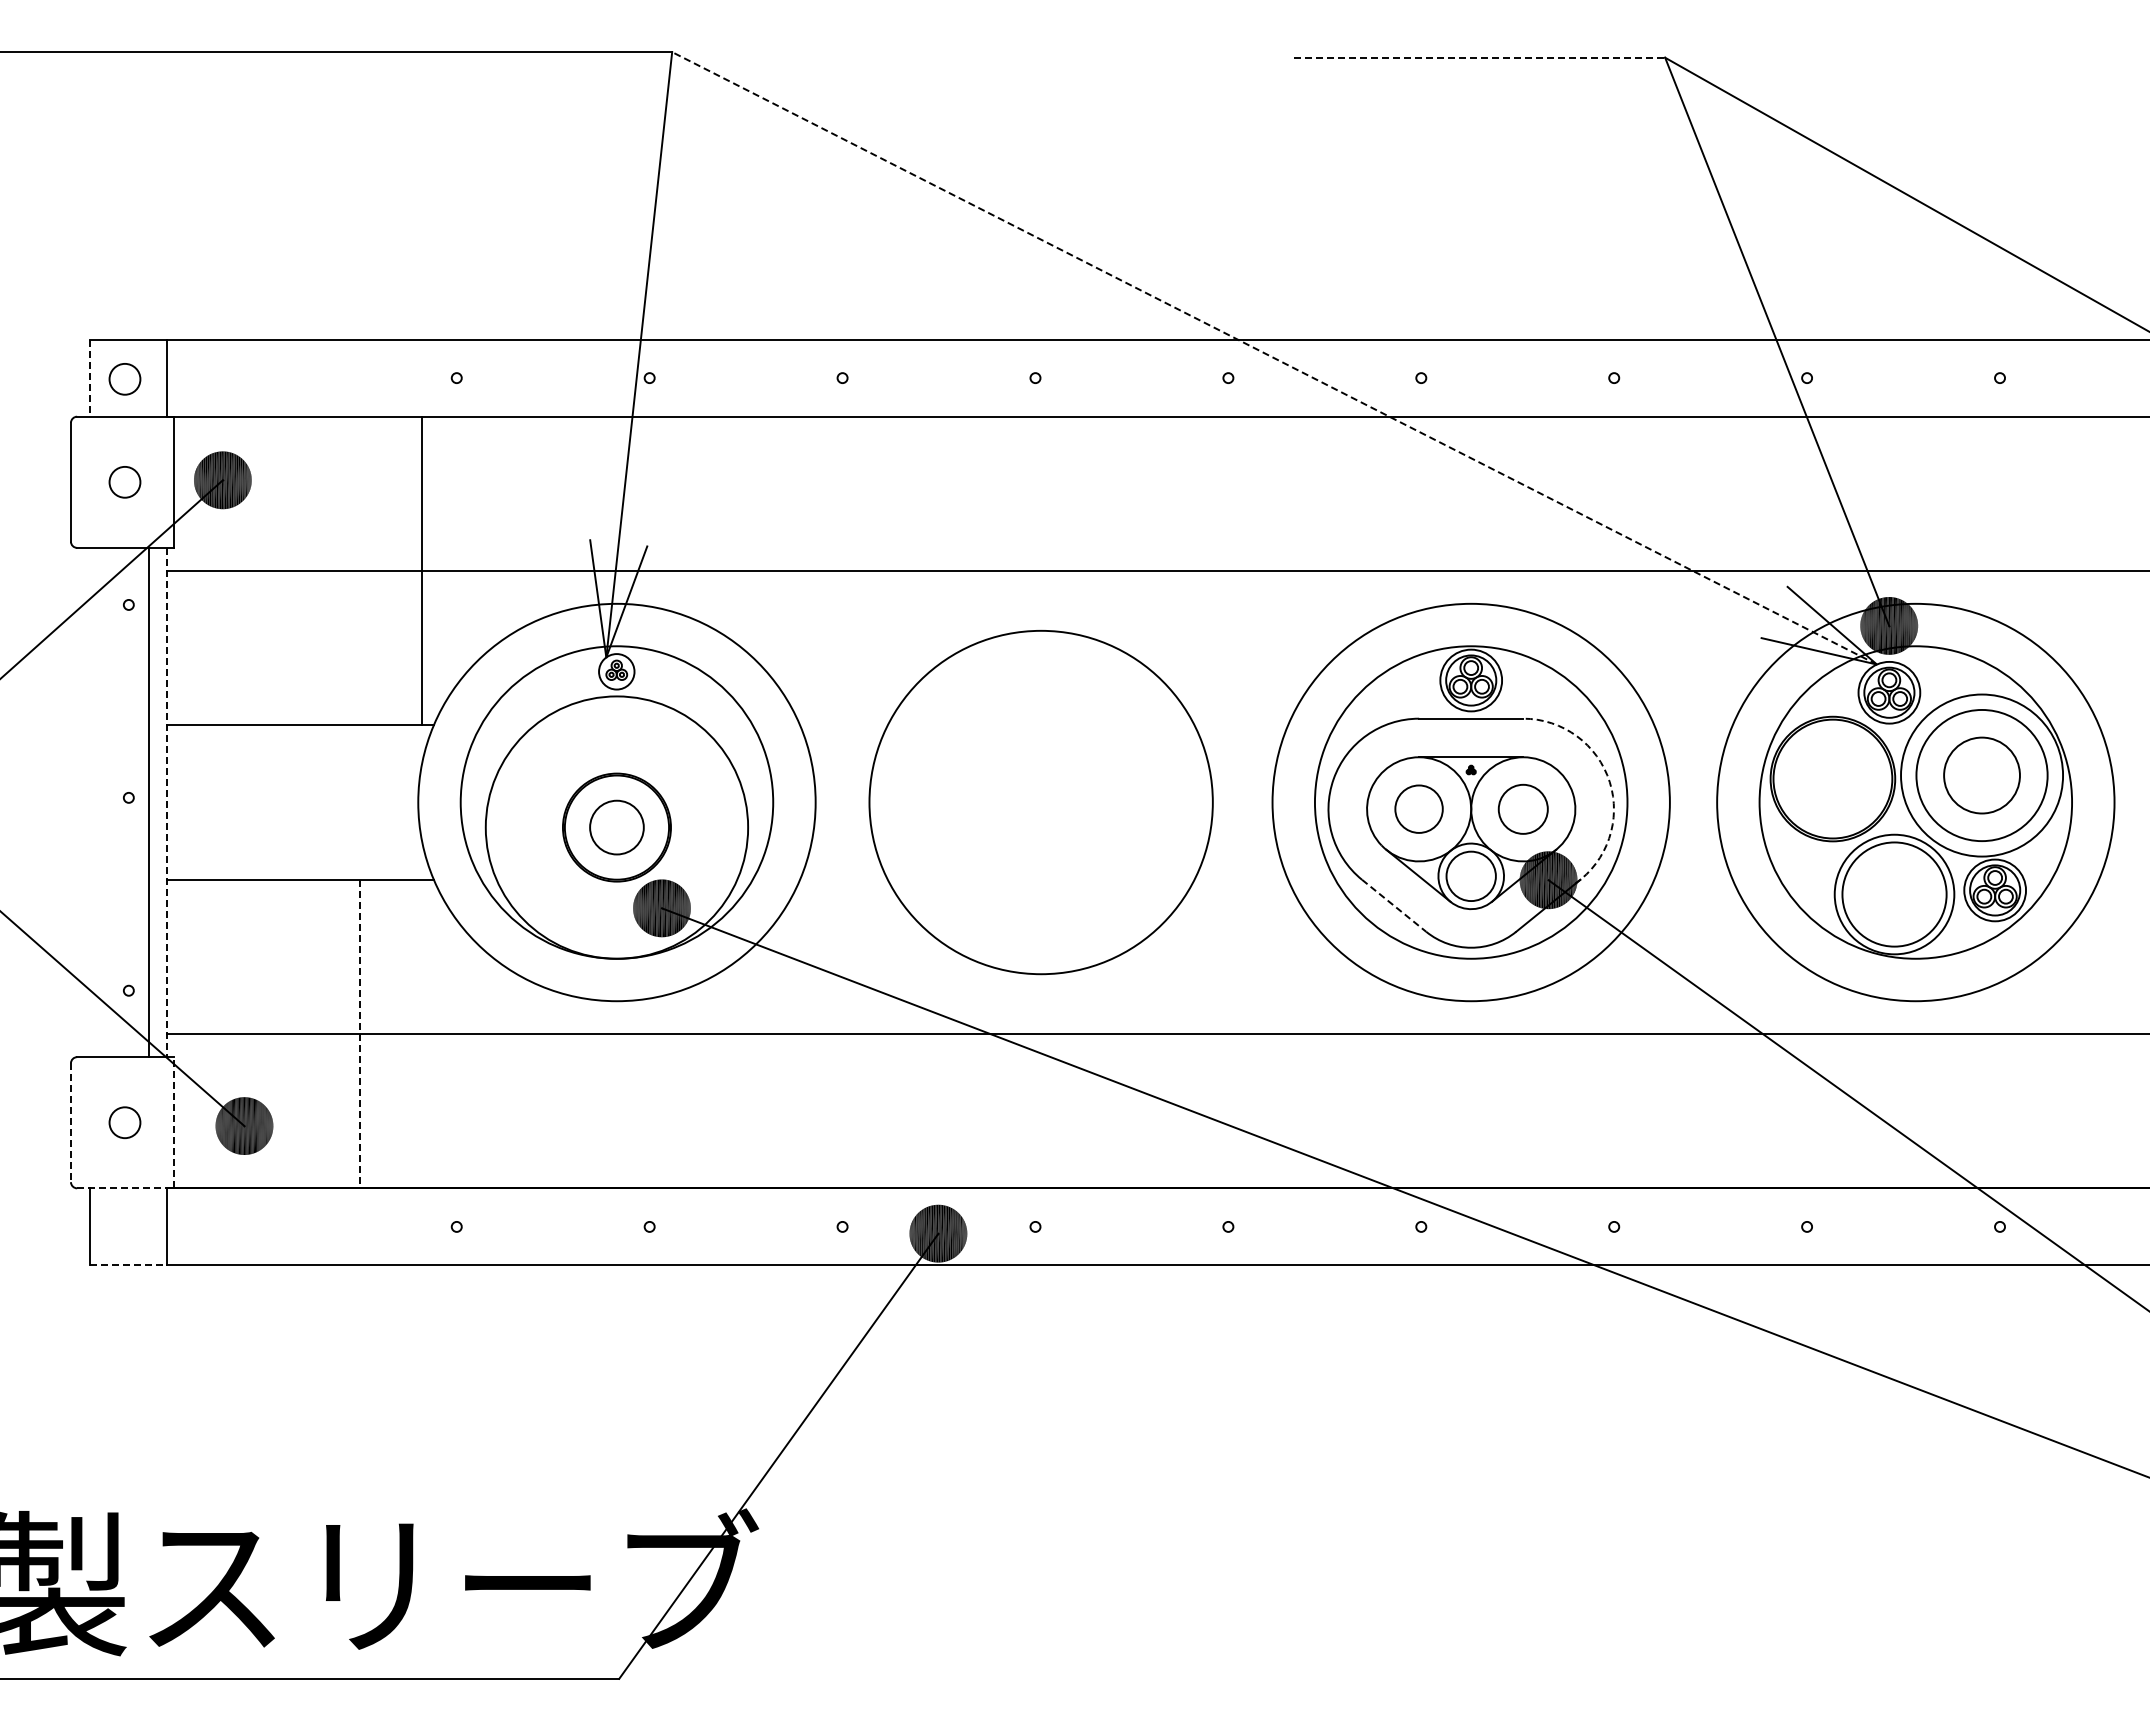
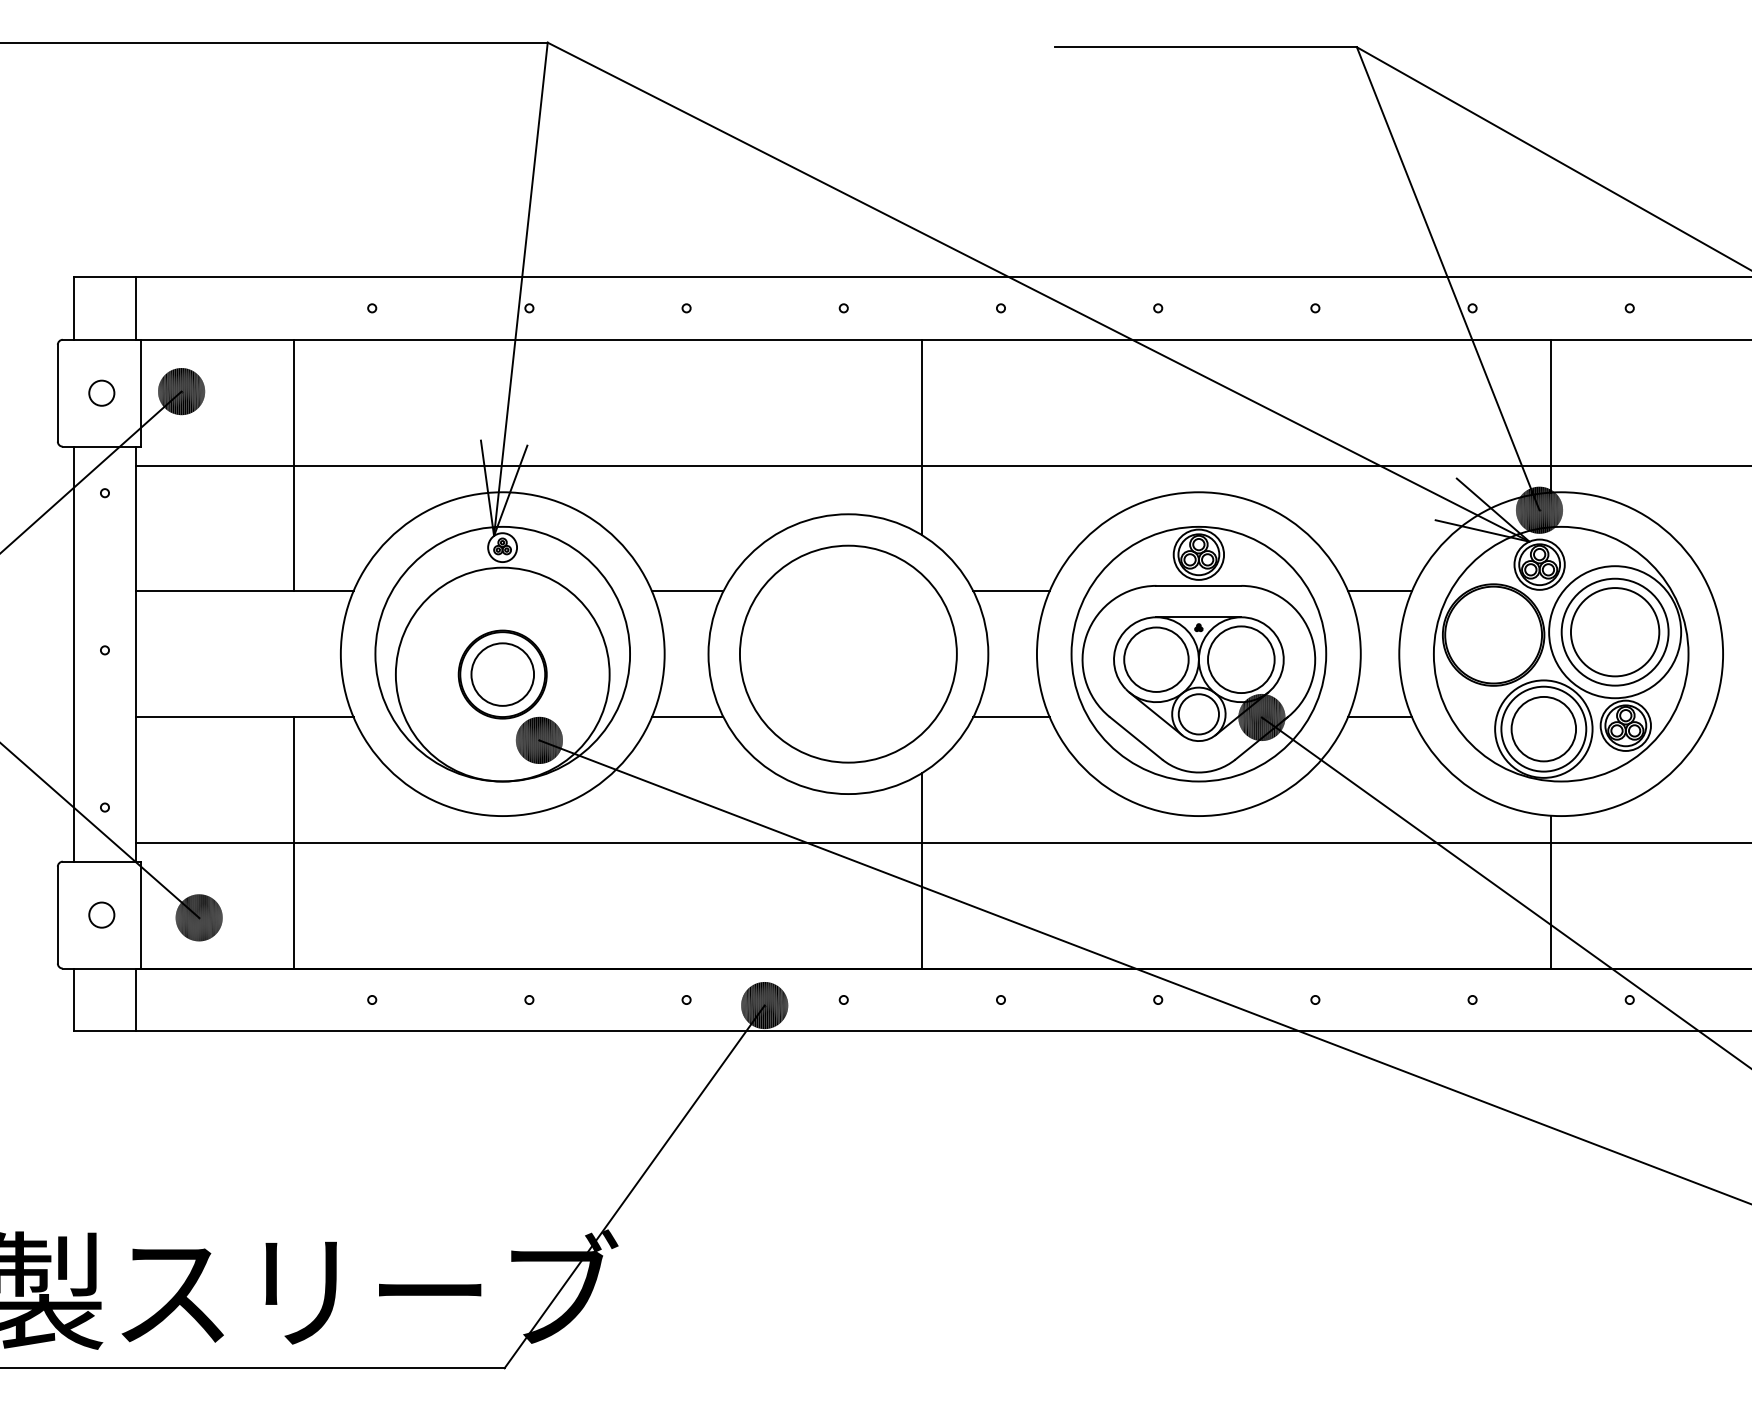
line: (1480, 57) -> (1206, 47), dashed -> solid
line: (1274, 358) -> (1038, 292), dashed -> solid
line: (90, 378) -> (73, 308), dashed -> solid
circle: (124, 379) -> (101, 309), removed
line: (1903, 510) -> (1551, 416), added
line: (1131, 536) -> (922, 437), added
line: (422, 570) -> (293, 465), moved
line: (843, 725) -> (687, 591), added
line: (1241, 725) -> (1011, 591), added
line: (1693, 725) -> (1380, 591), added
circle: (1981, 775) -> (1614, 632), size x1.43
arc: (1609, 782) -> (1311, 637), dashed -> solid
line: (149, 802) -> (73, 654), moved
line: (167, 802) -> (136, 654), dashed -> solid
circle: (1041, 802) -> (848, 654), added
circle: (1418, 808) -> (1155, 659), size x1.67
circle: (1523, 809) -> (1241, 659), size x1.67
circle: (616, 827) -> (502, 674), size x1.43
line: (843, 879) -> (687, 716), added
line: (1241, 879) -> (1011, 716), added
line: (1693, 879) -> (1380, 716), added
circle: (1894, 894) -> (1543, 729), added
line: (1394, 906) -> (1136, 738), dashed -> solid
line: (360, 1034) -> (293, 843), dashed -> solid
line: (1131, 1068) -> (922, 870), added
line: (1903, 1094) -> (1551, 892), added
line: (173, 1122) -> (141, 914), dashed -> solid
line: (70, 1123) -> (57, 915), dashed -> solid
line: (122, 1188) -> (99, 968), dashed -> solid
line: (128, 1265) -> (104, 1031), dashed -> solid

